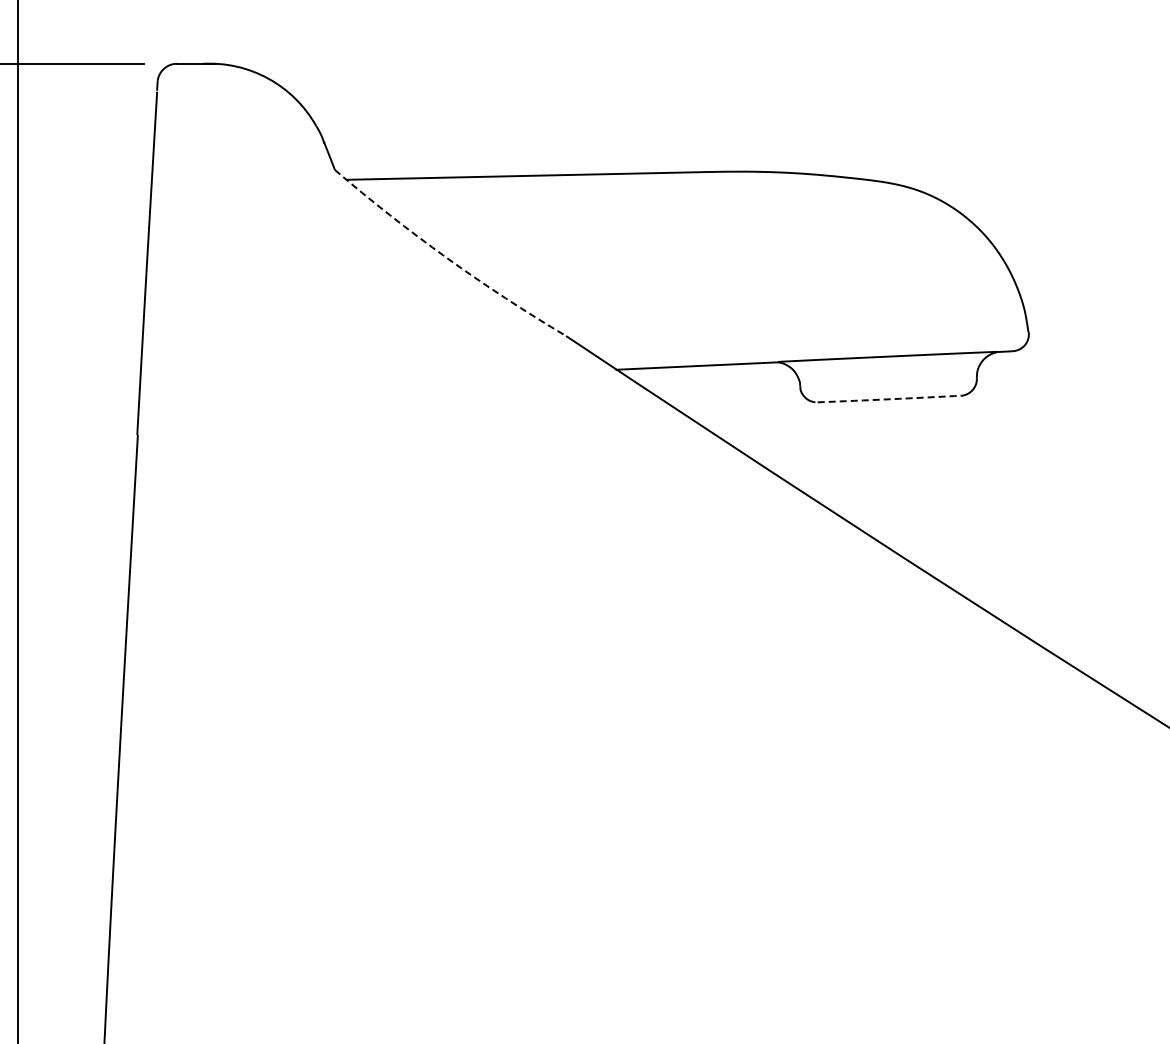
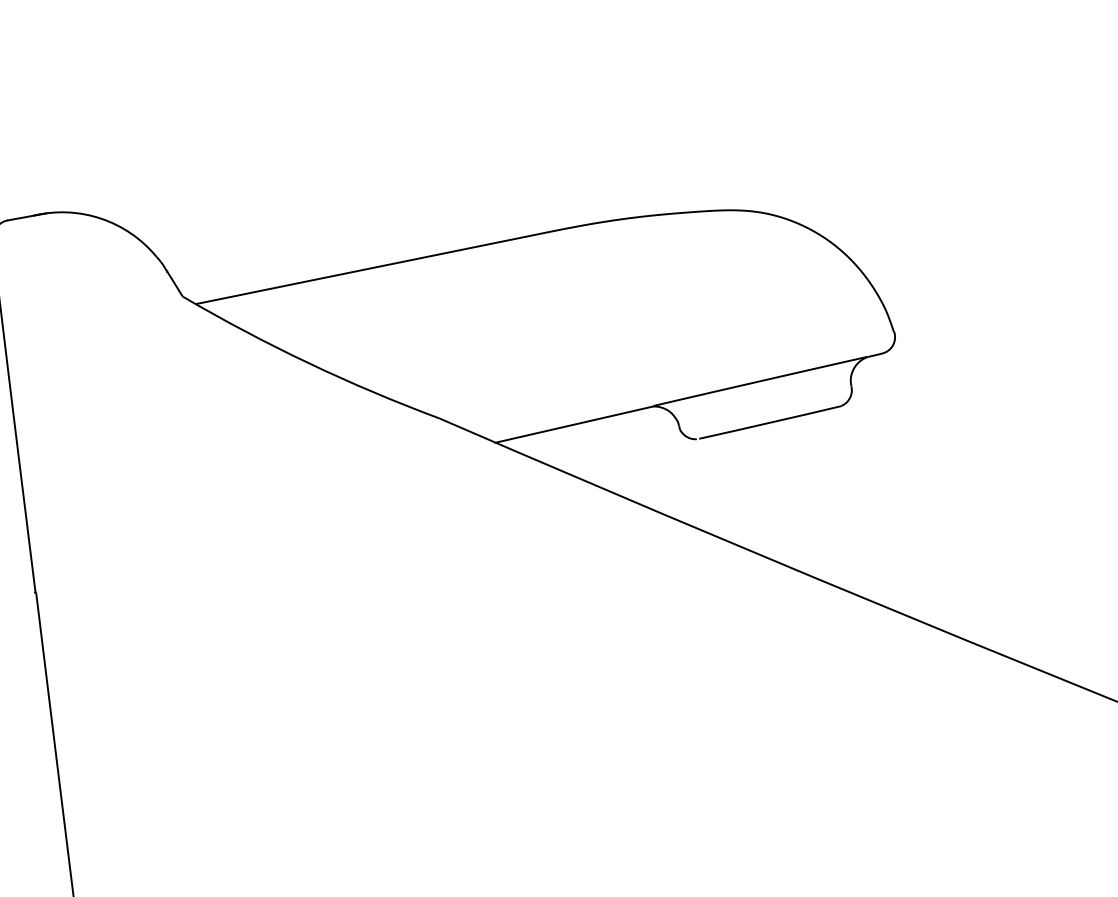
arc: (446, 257) -> (308, 362), dashed -> solid
arc: (890, 399) -> (770, 423), dashed -> solid

